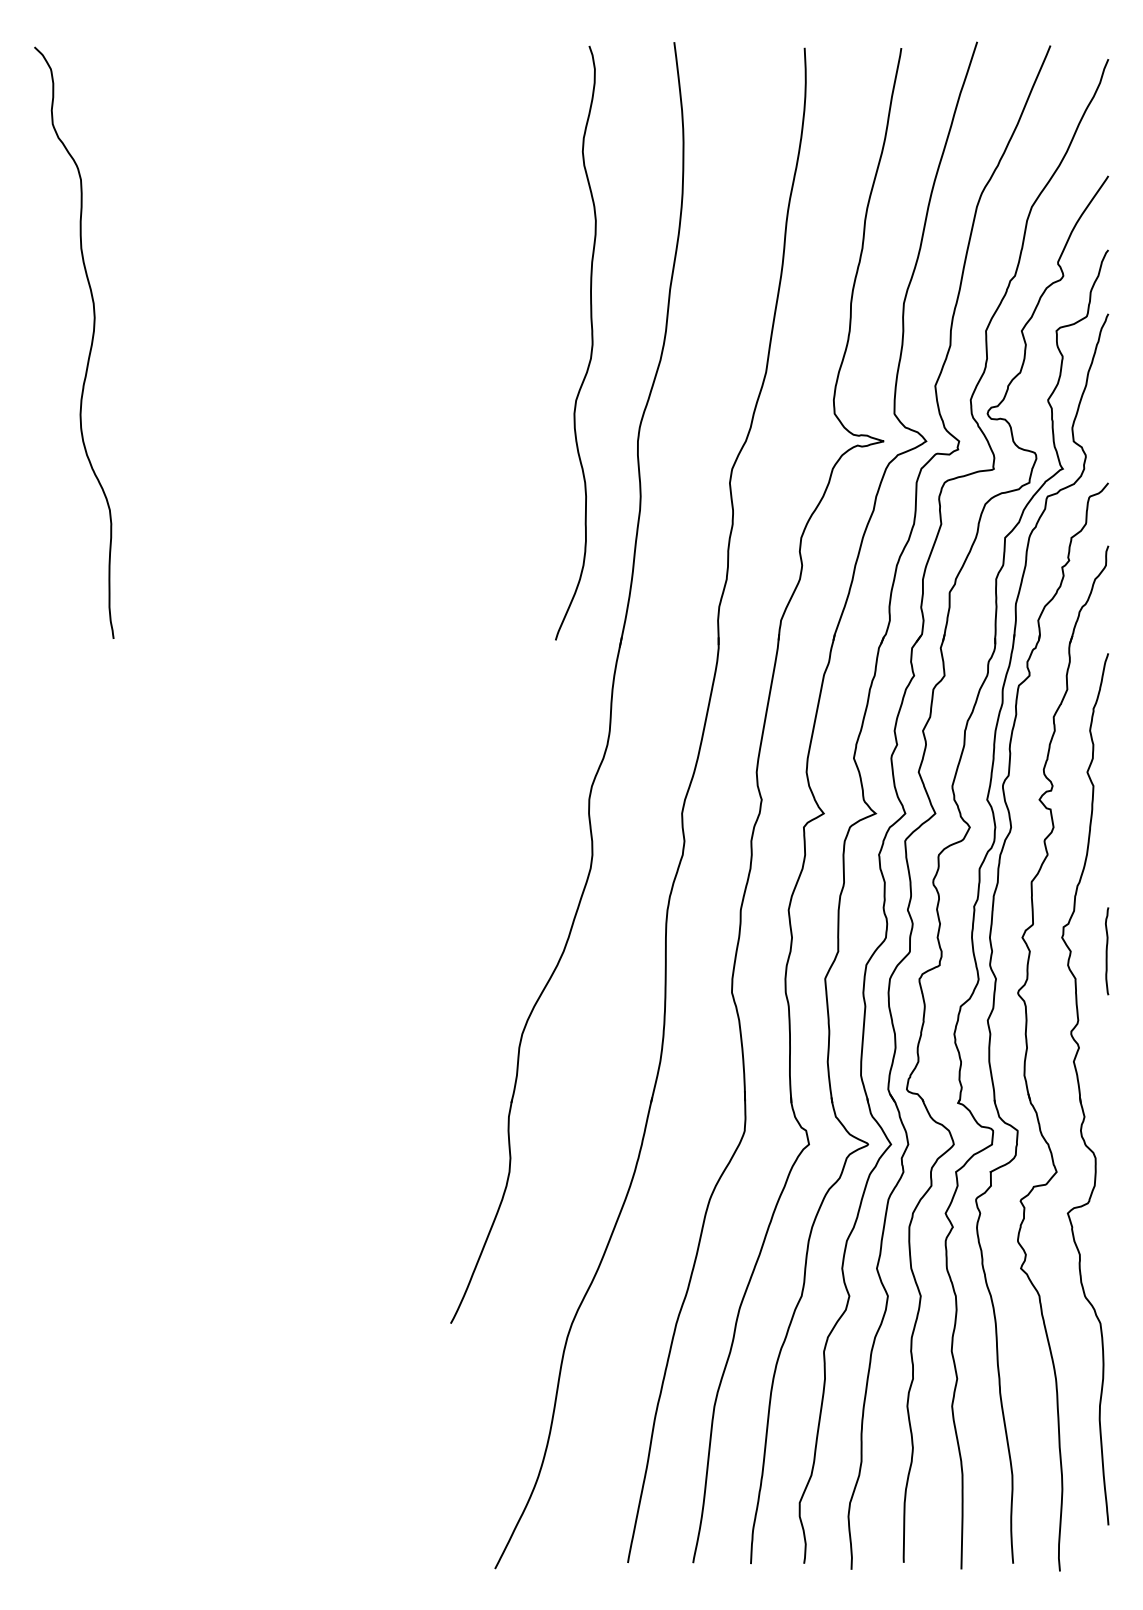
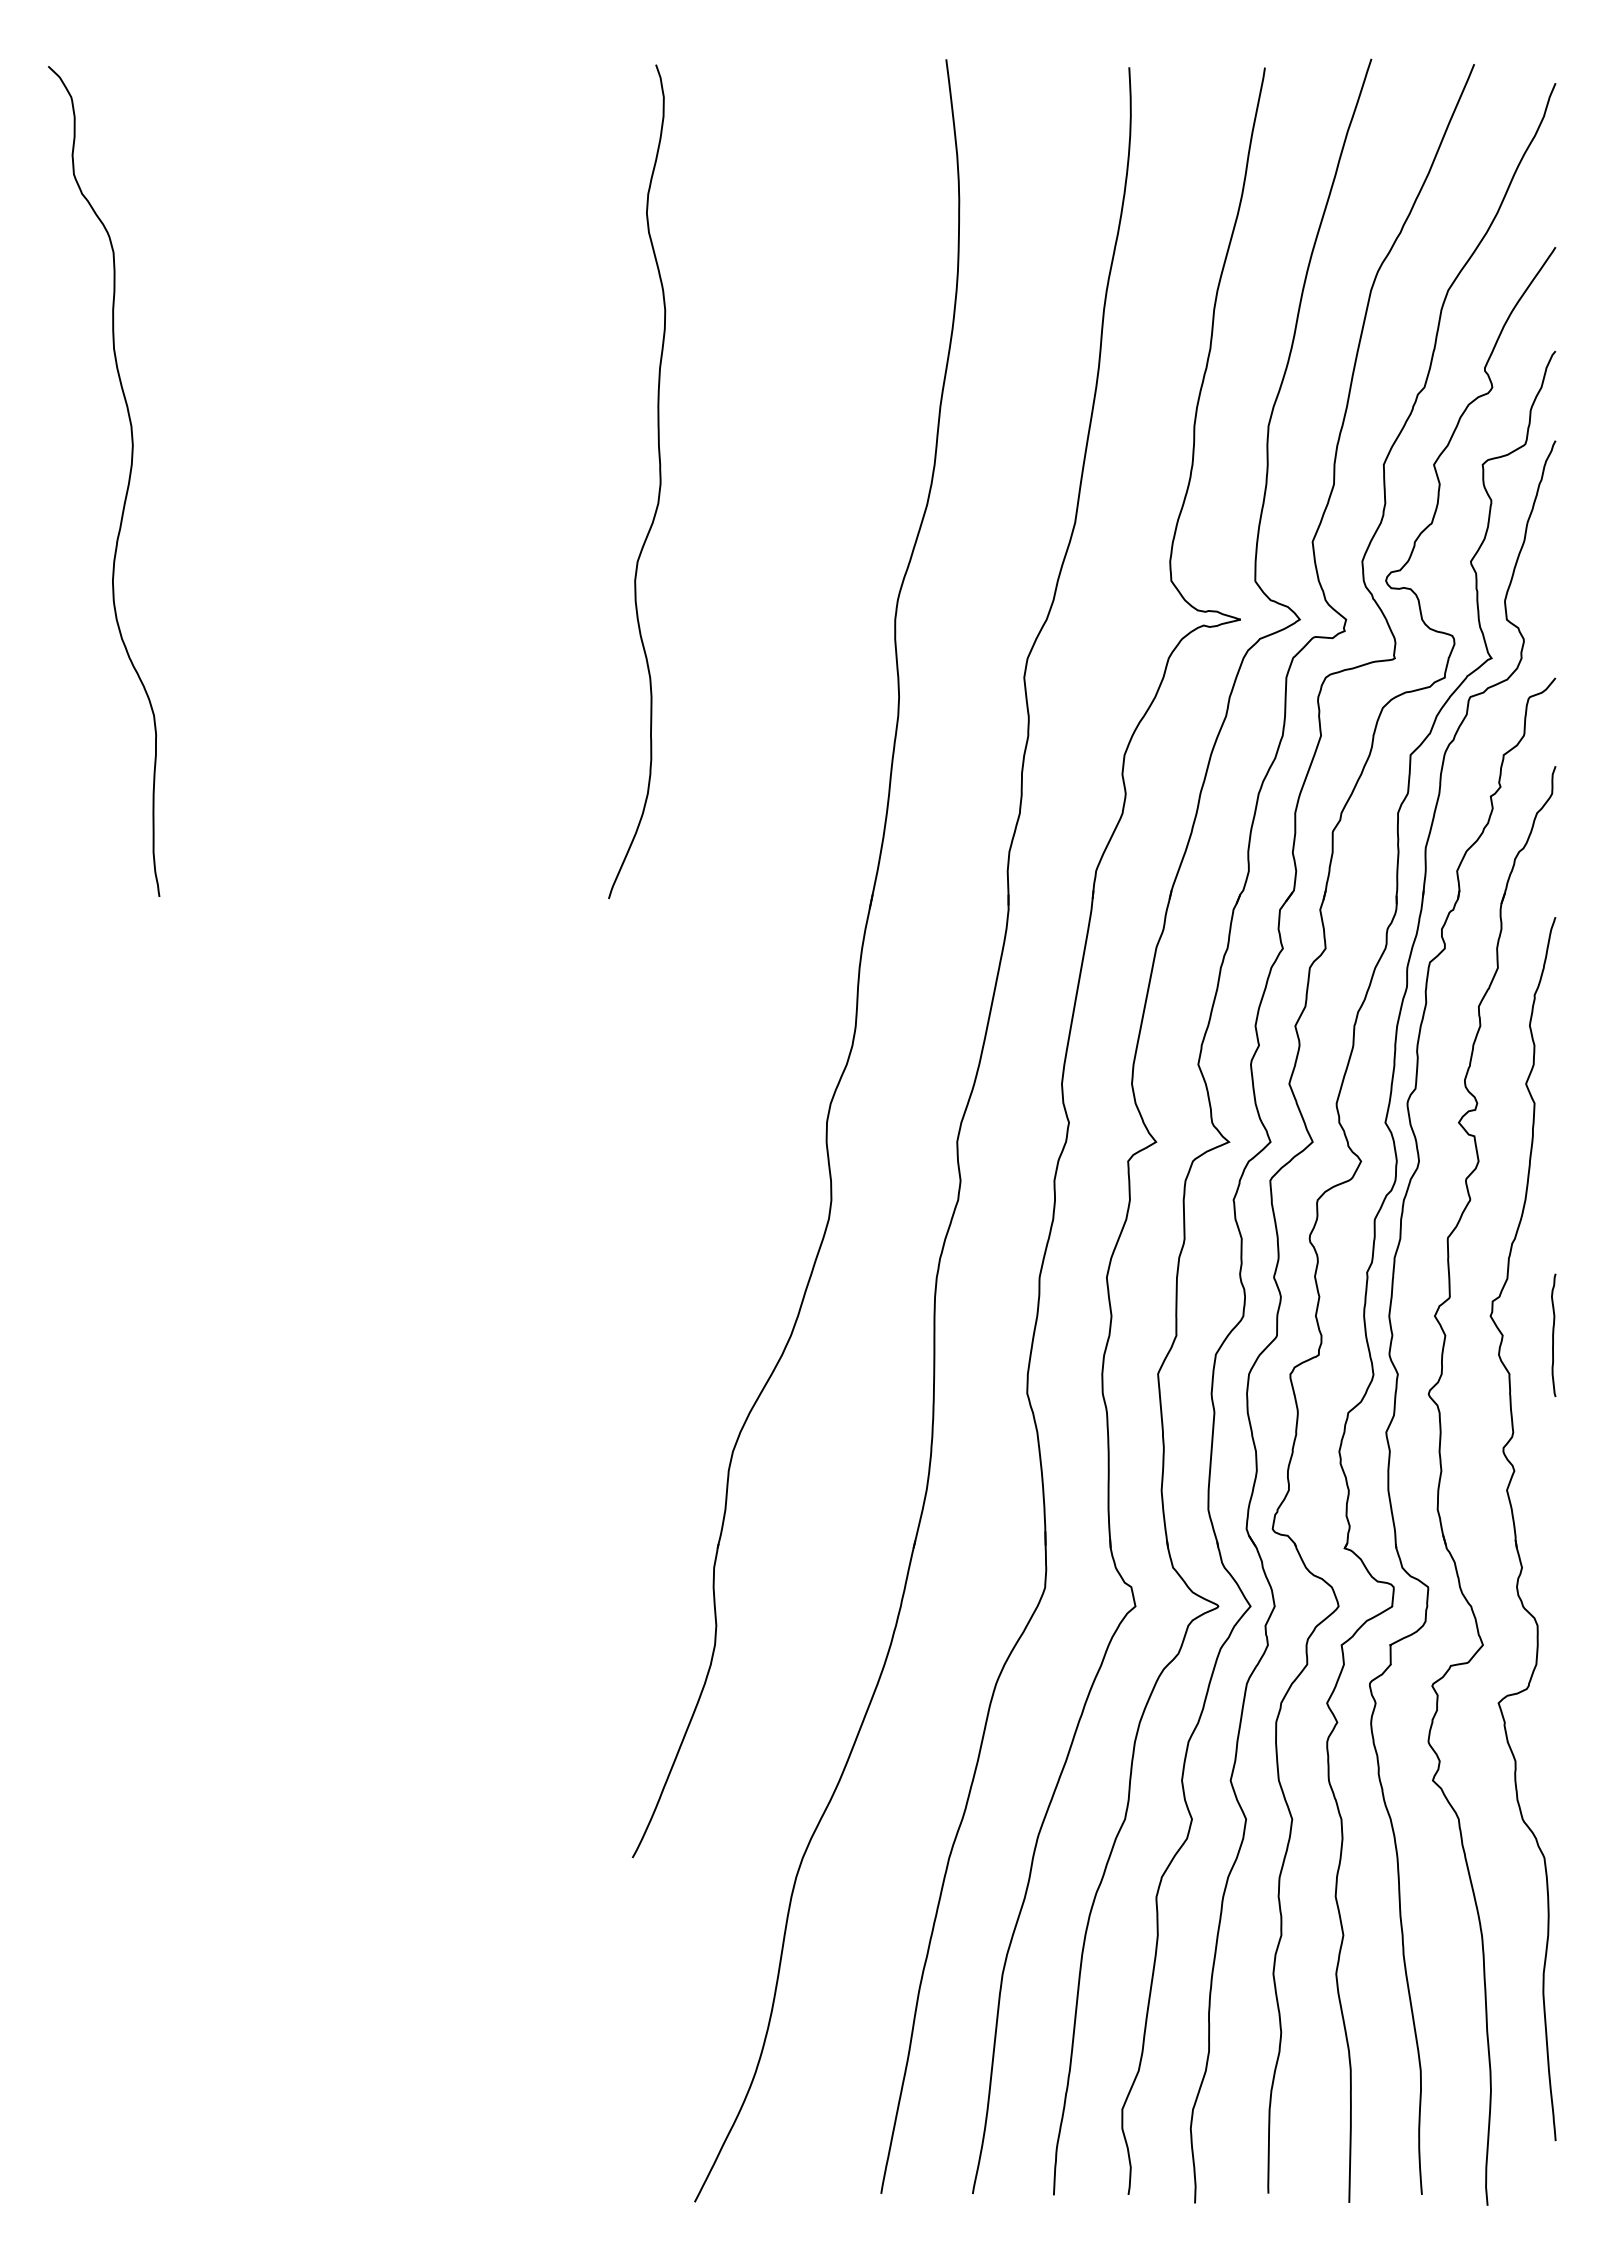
curve: (591, 342) -> (659, 481), moved

